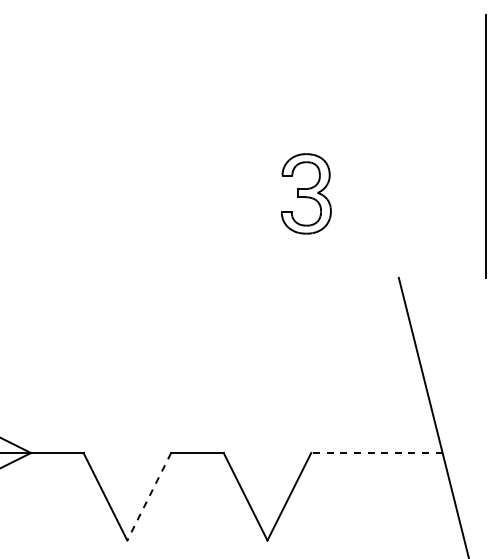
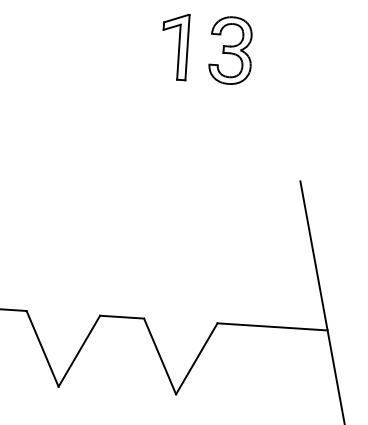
part: (238, 127) -> (174, 46), added
part: (306, 193) -> (231, 50), moved
line: (376, 452) -> (272, 326), dashed -> solid
line: (149, 496) -> (79, 351), dashed -> solid

